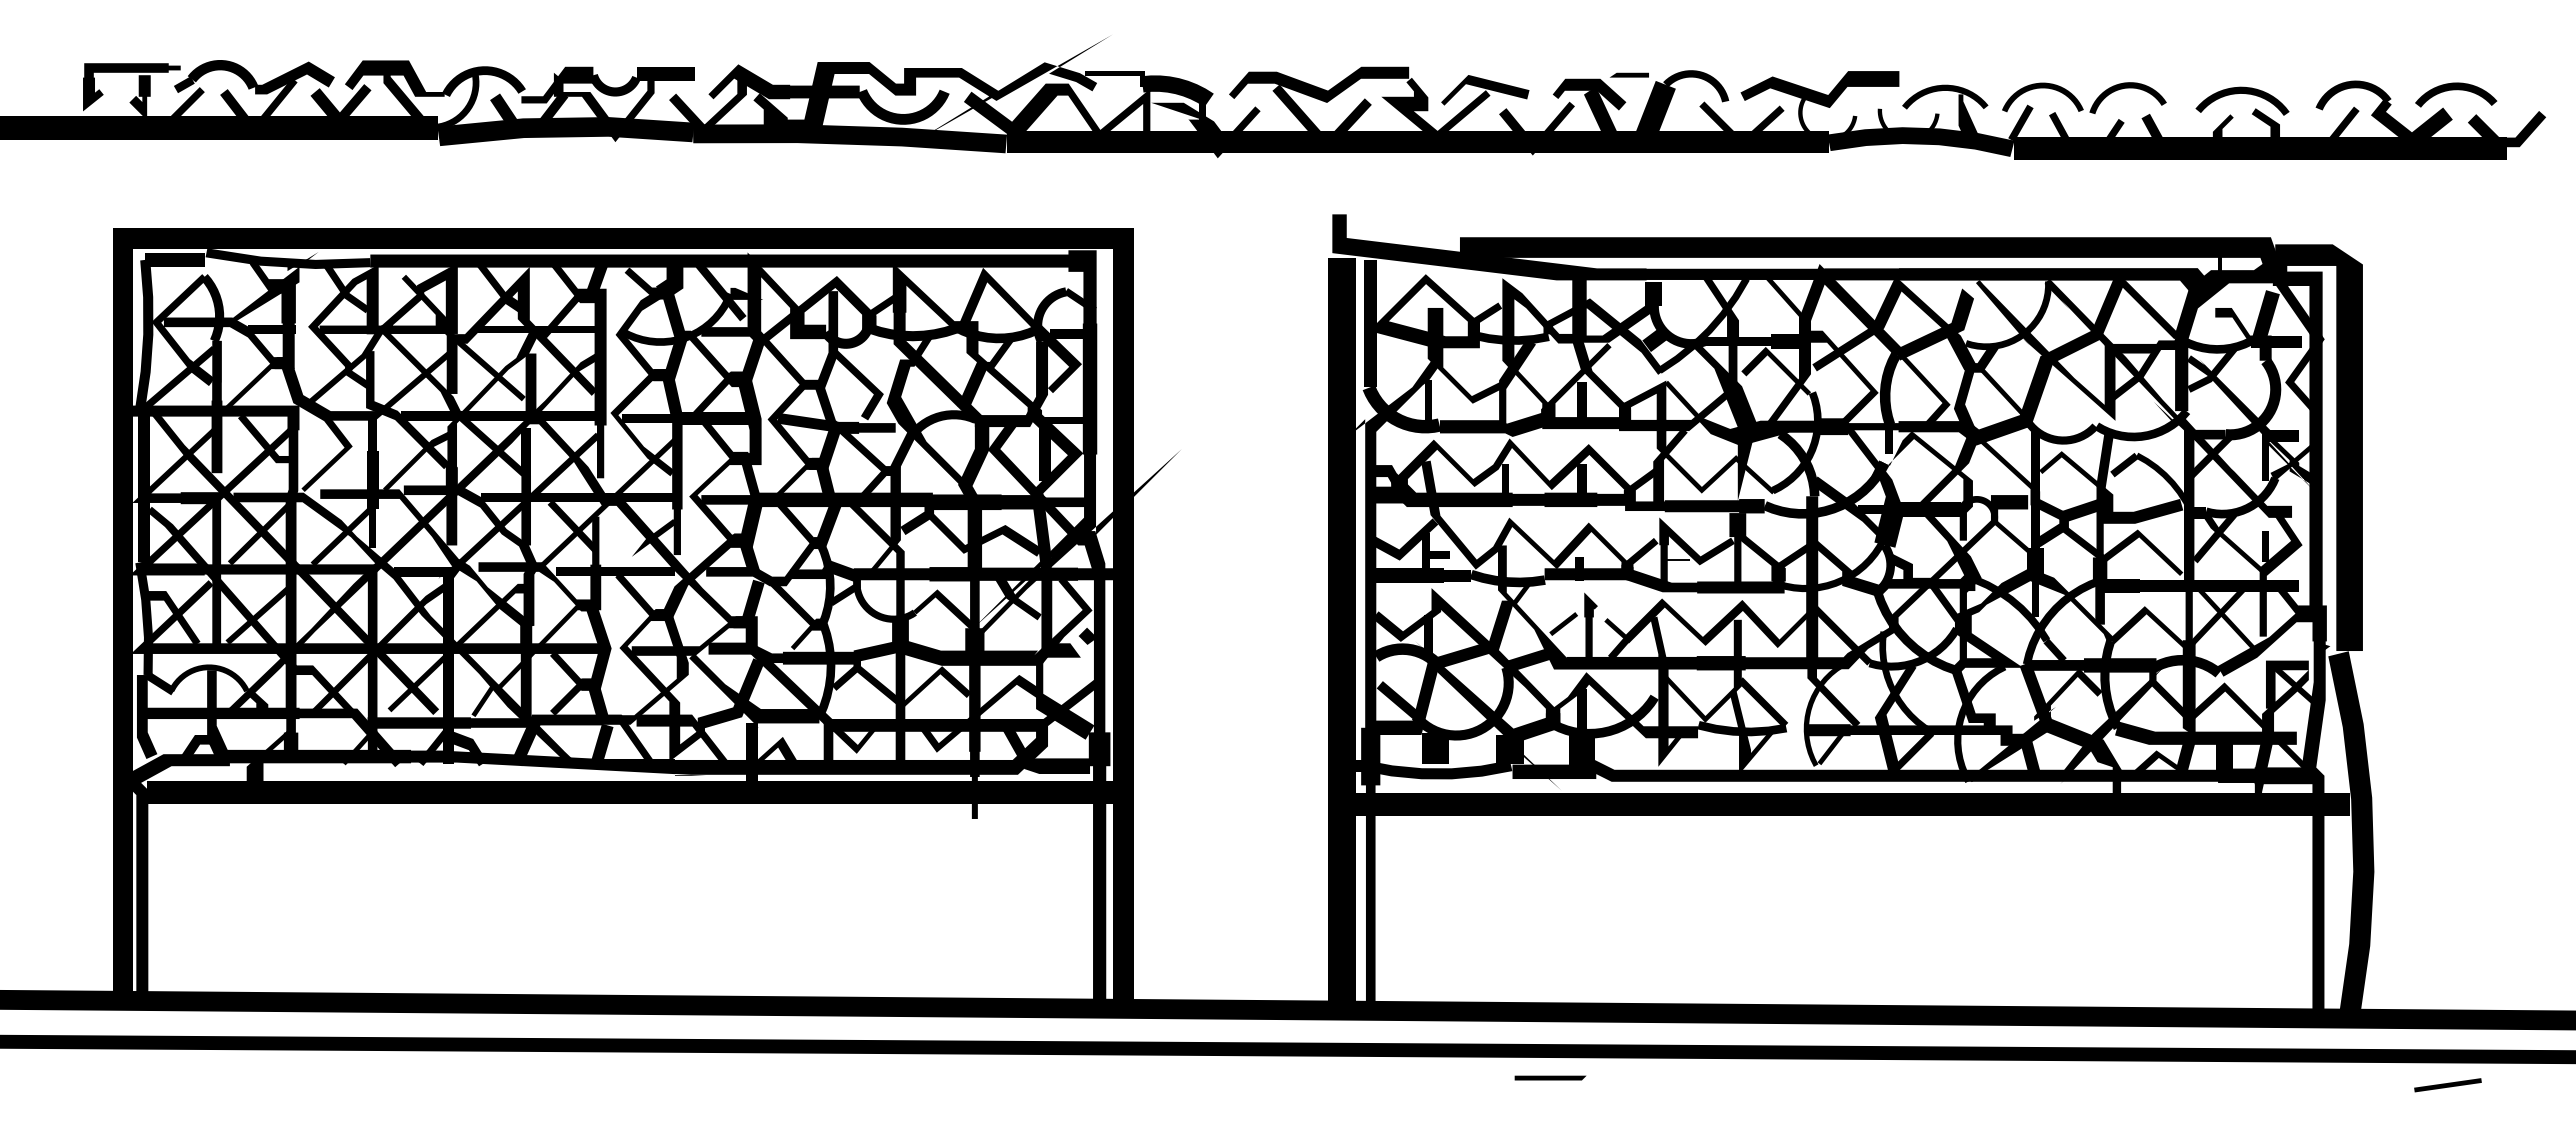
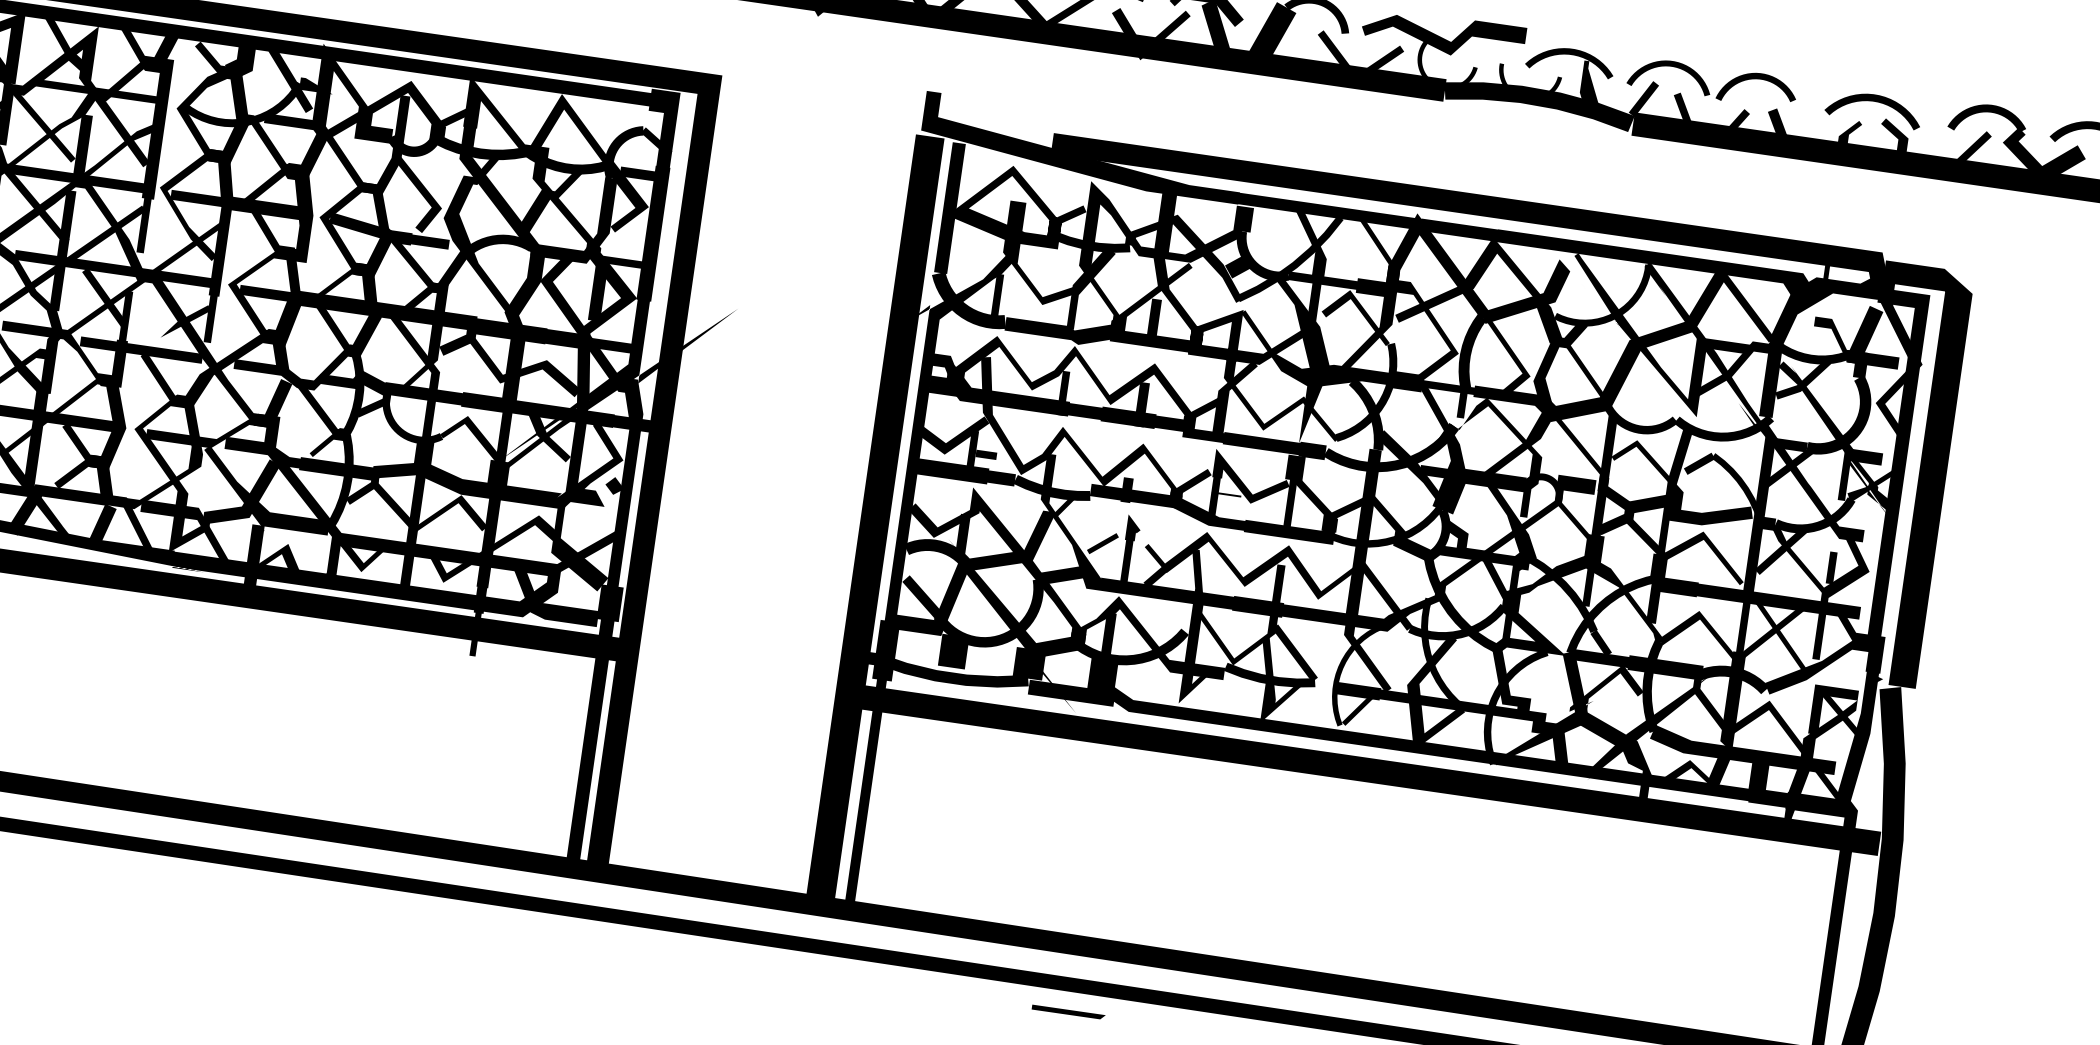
line: (1550, 1077) -> (1068, 1011), moved

